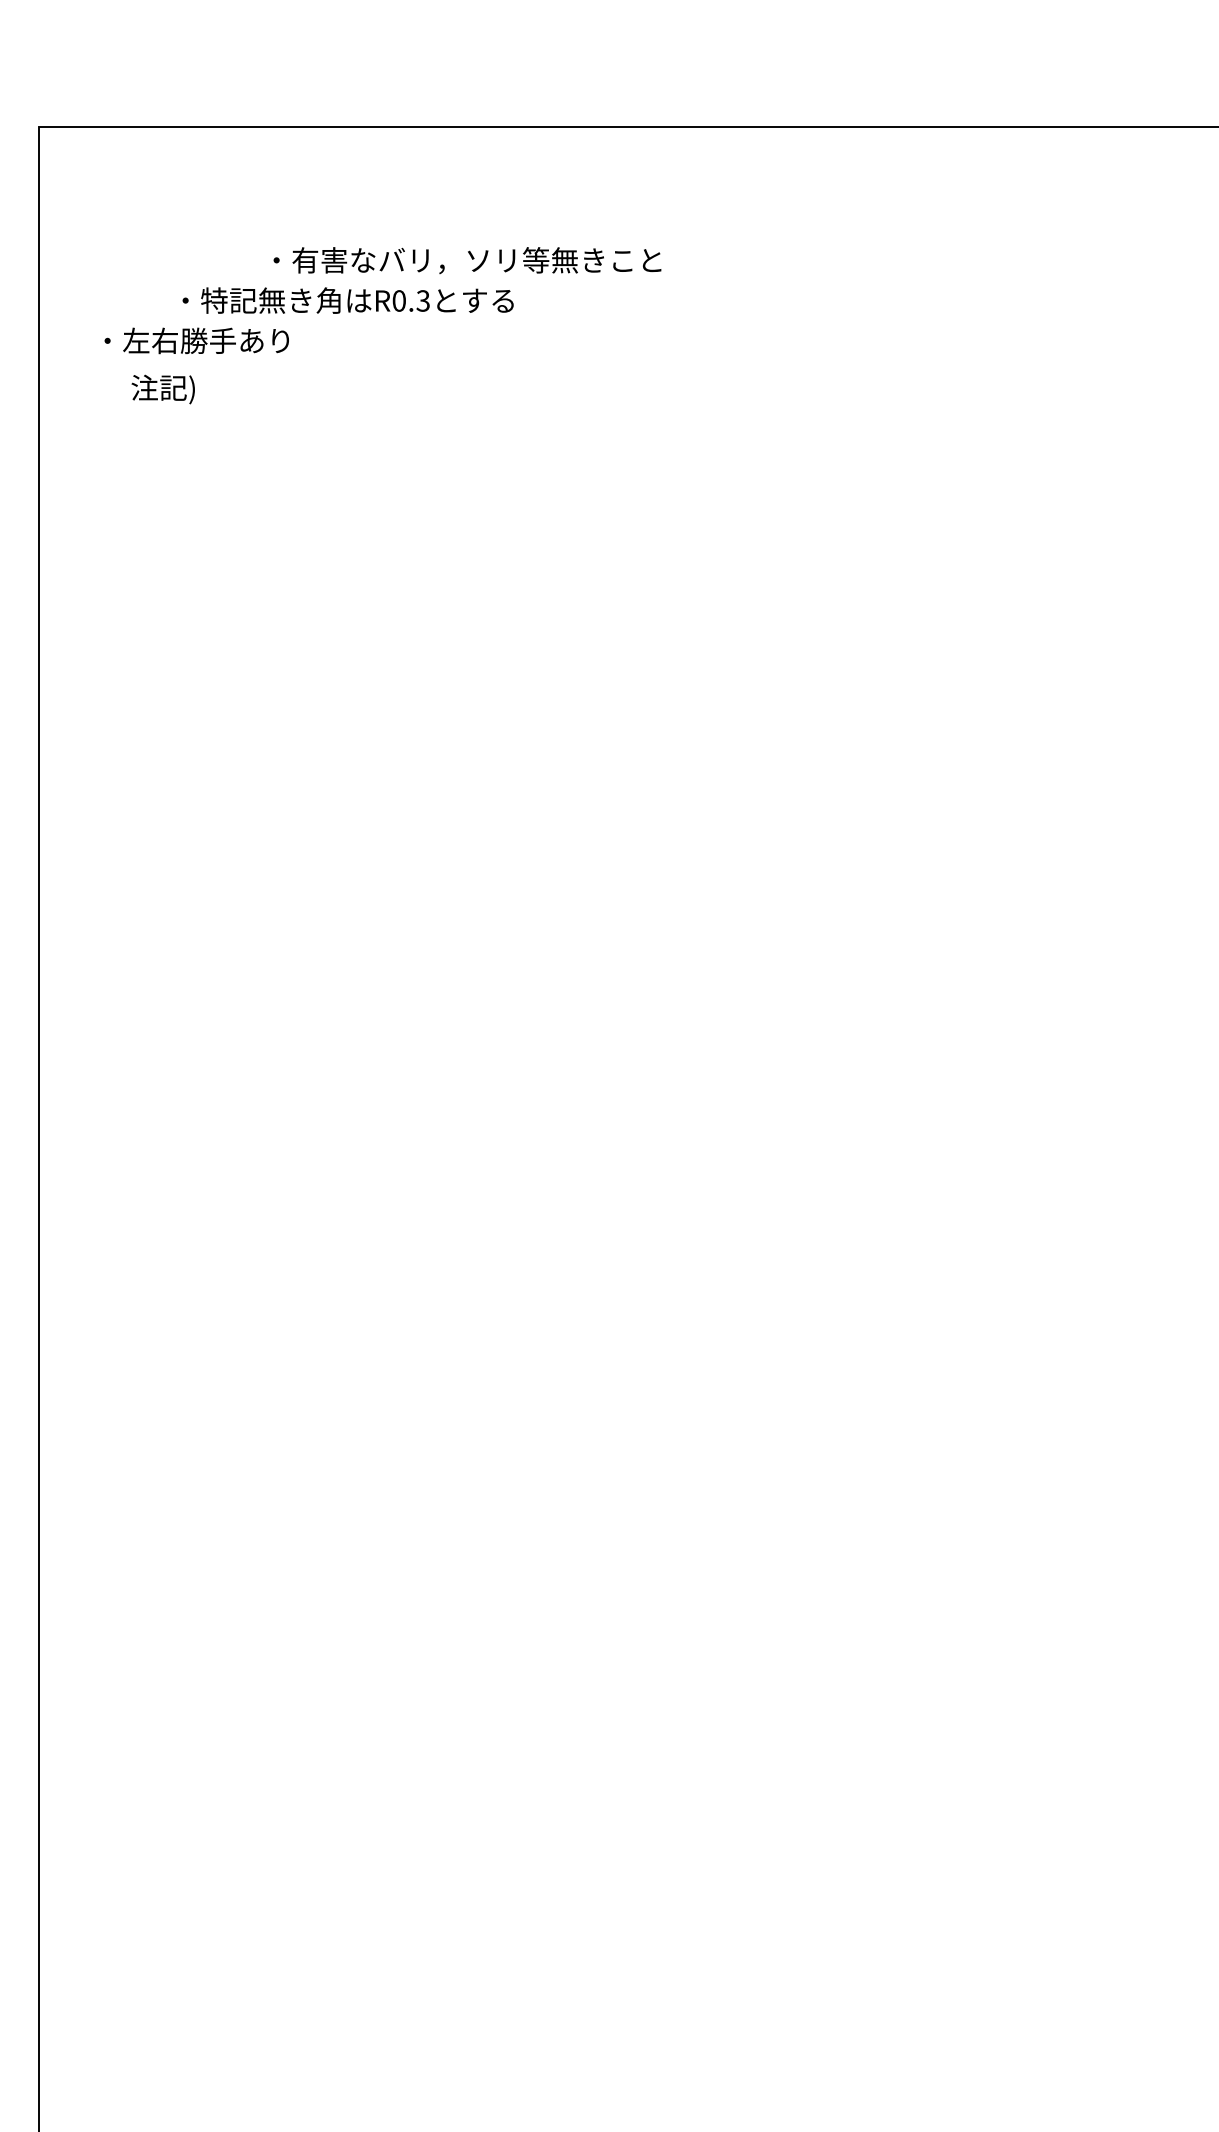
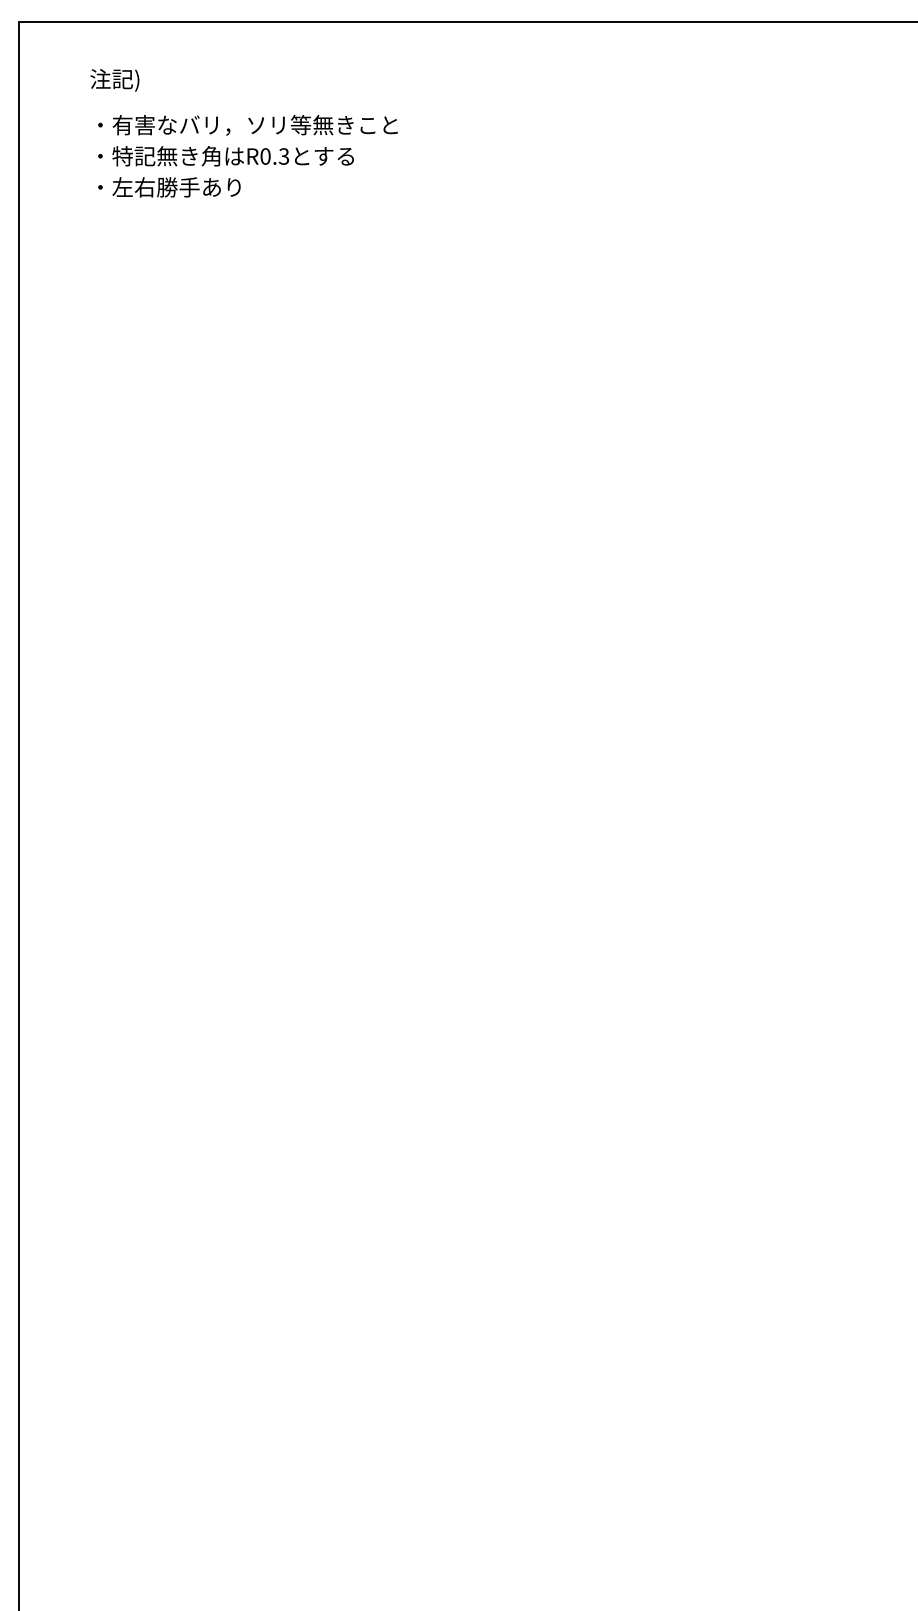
text: (467, 260) -> (247, 125), moved
text: (347, 300) -> (225, 156), moved
text: (196, 340) -> (169, 187), moved
text: (162, 389) -> (114, 80), moved

